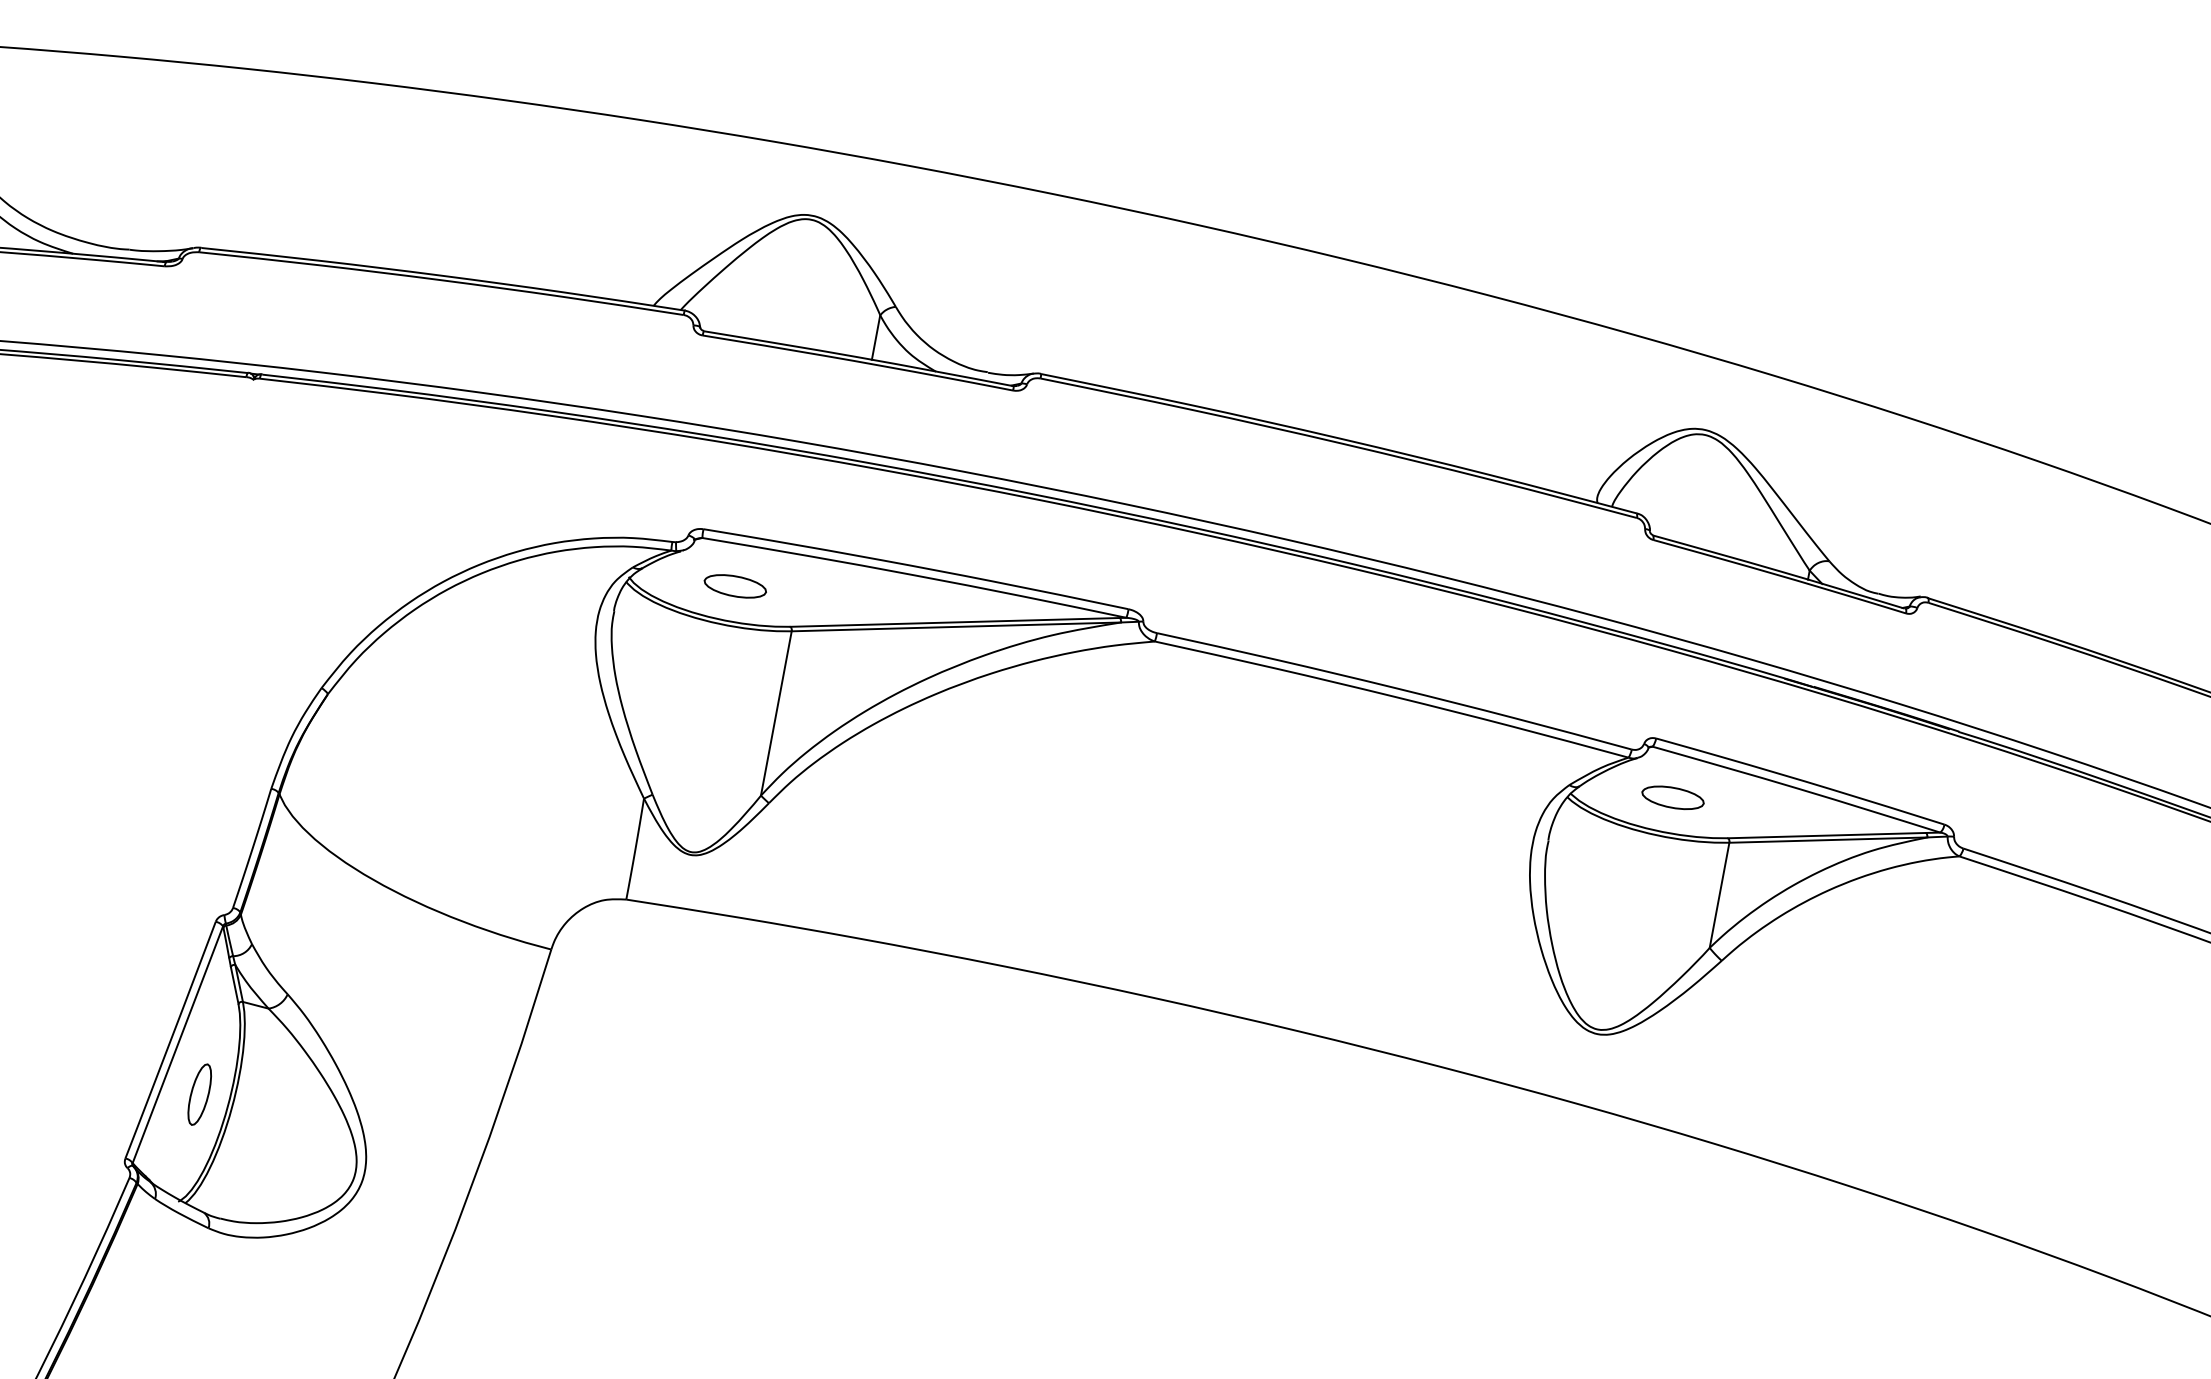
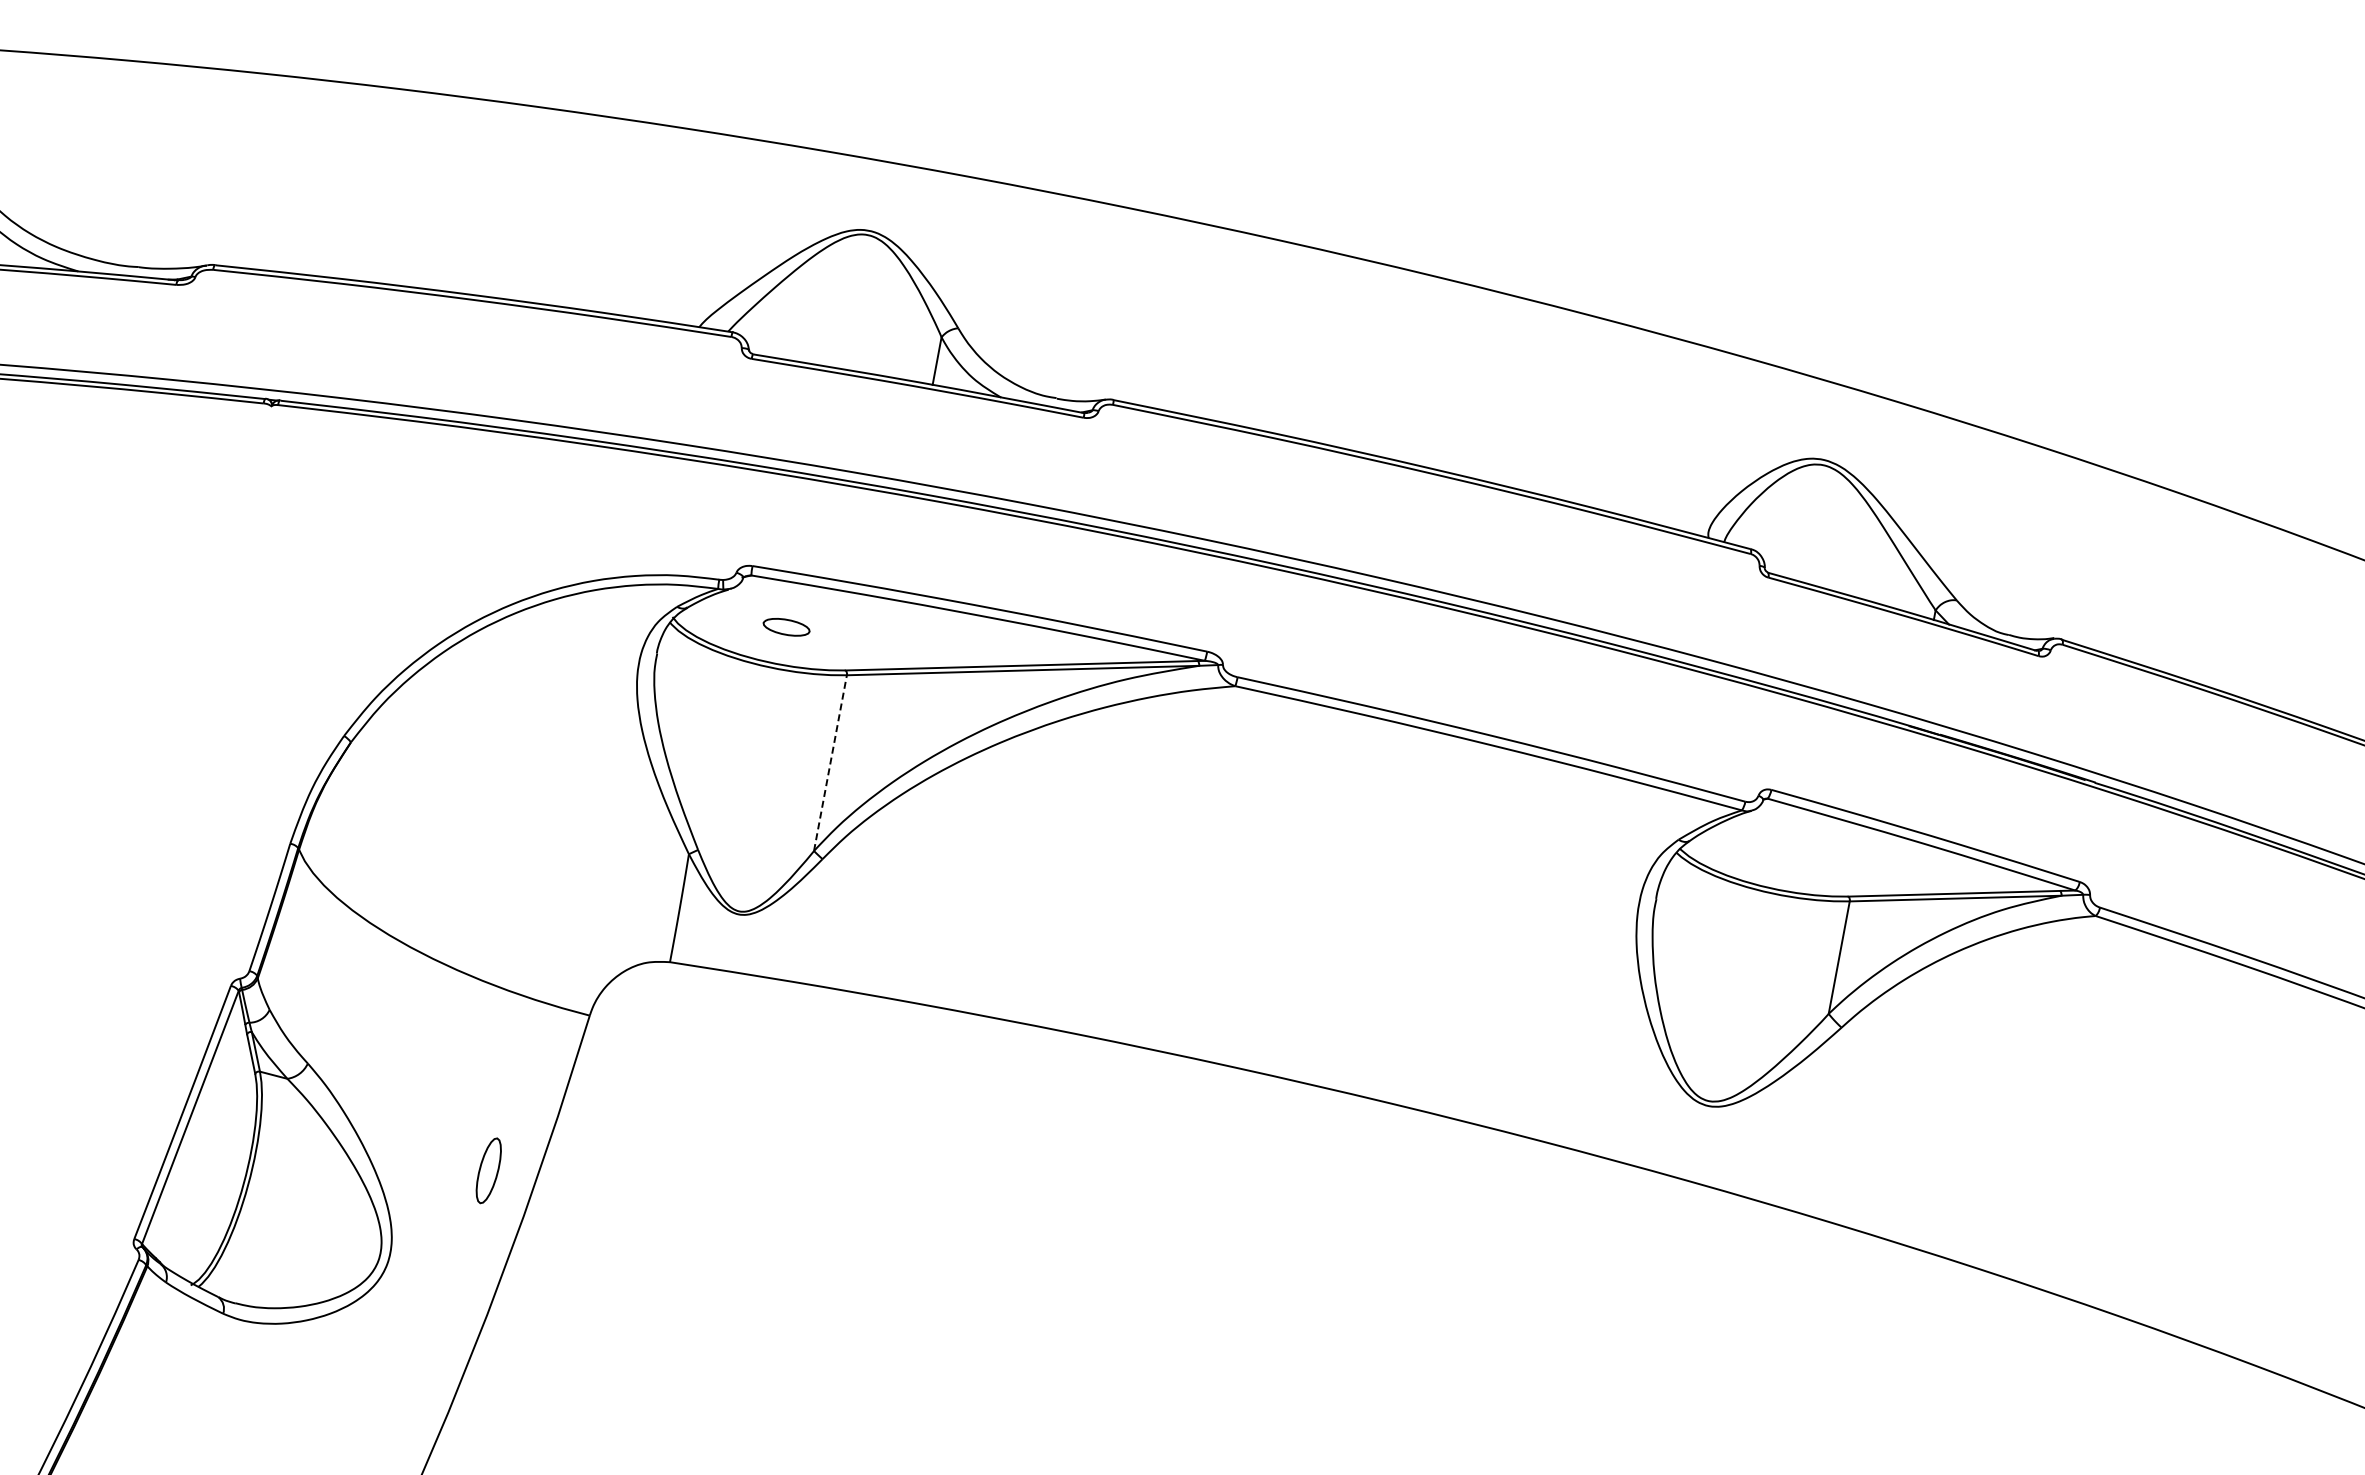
part: (735, 586) -> (786, 627), size x0.7
line: (776, 712) -> (830, 762), solid -> dashed
part: (1673, 797) -> (1789, 853), removed
part: (199, 1094) -> (488, 1170), moved

